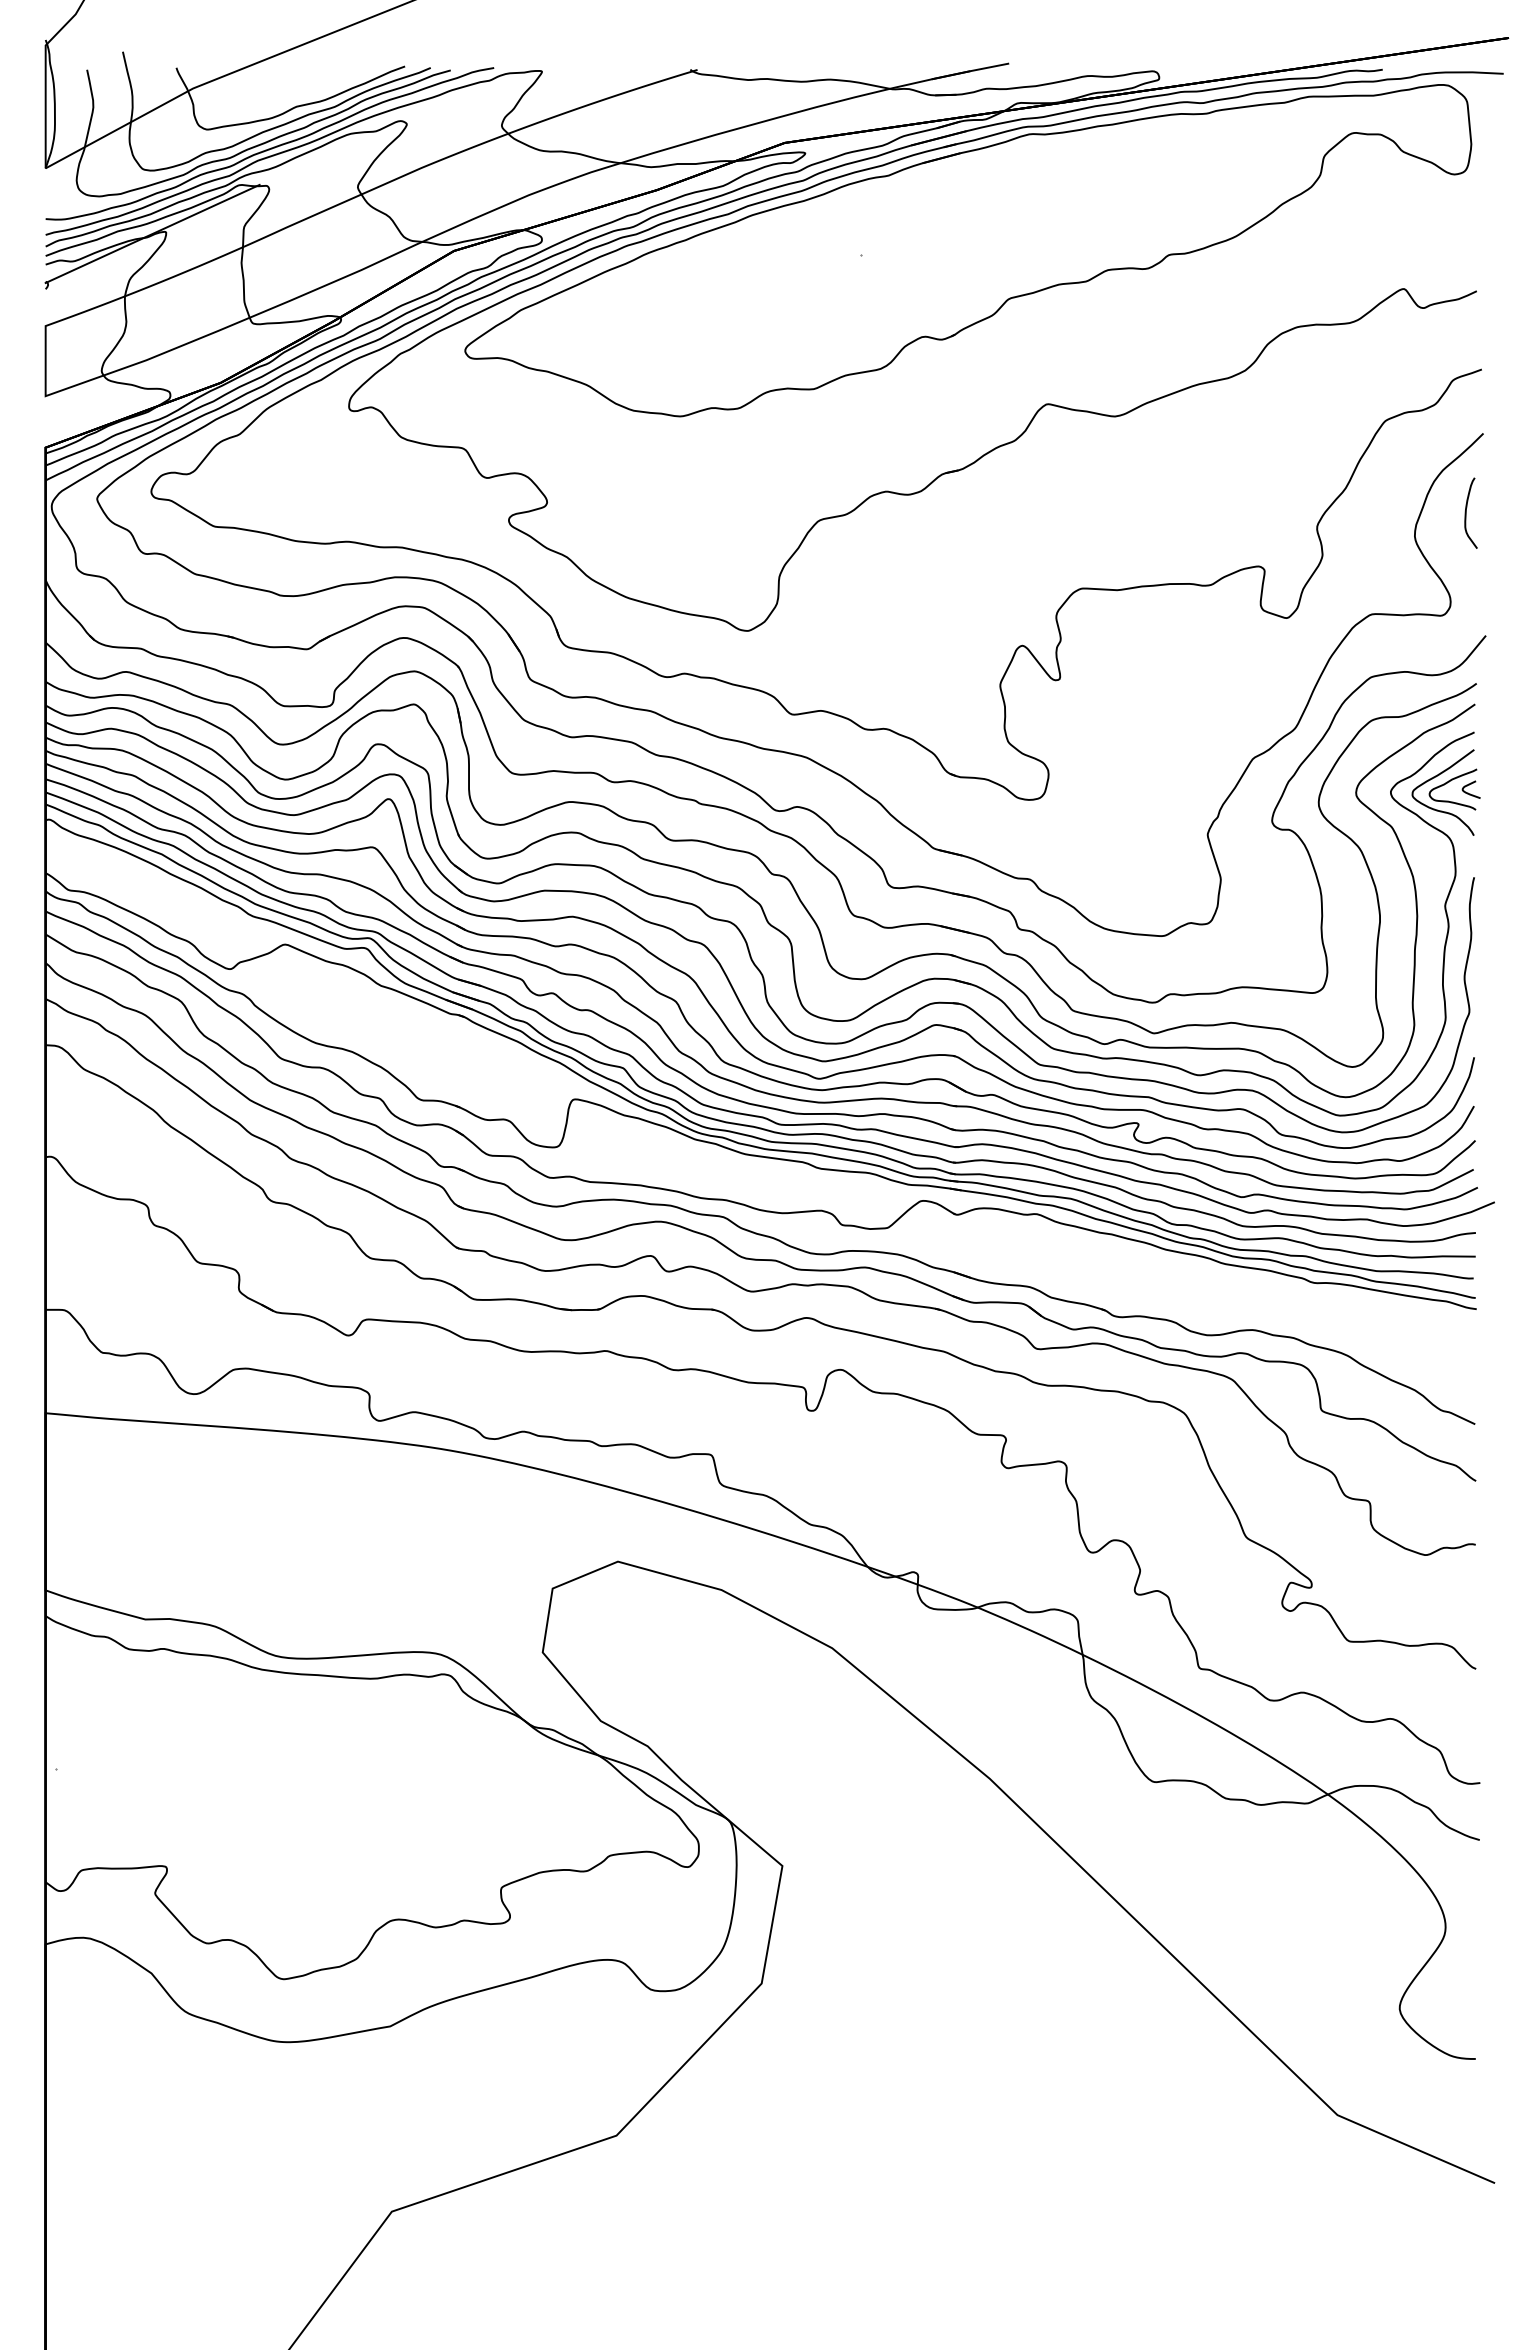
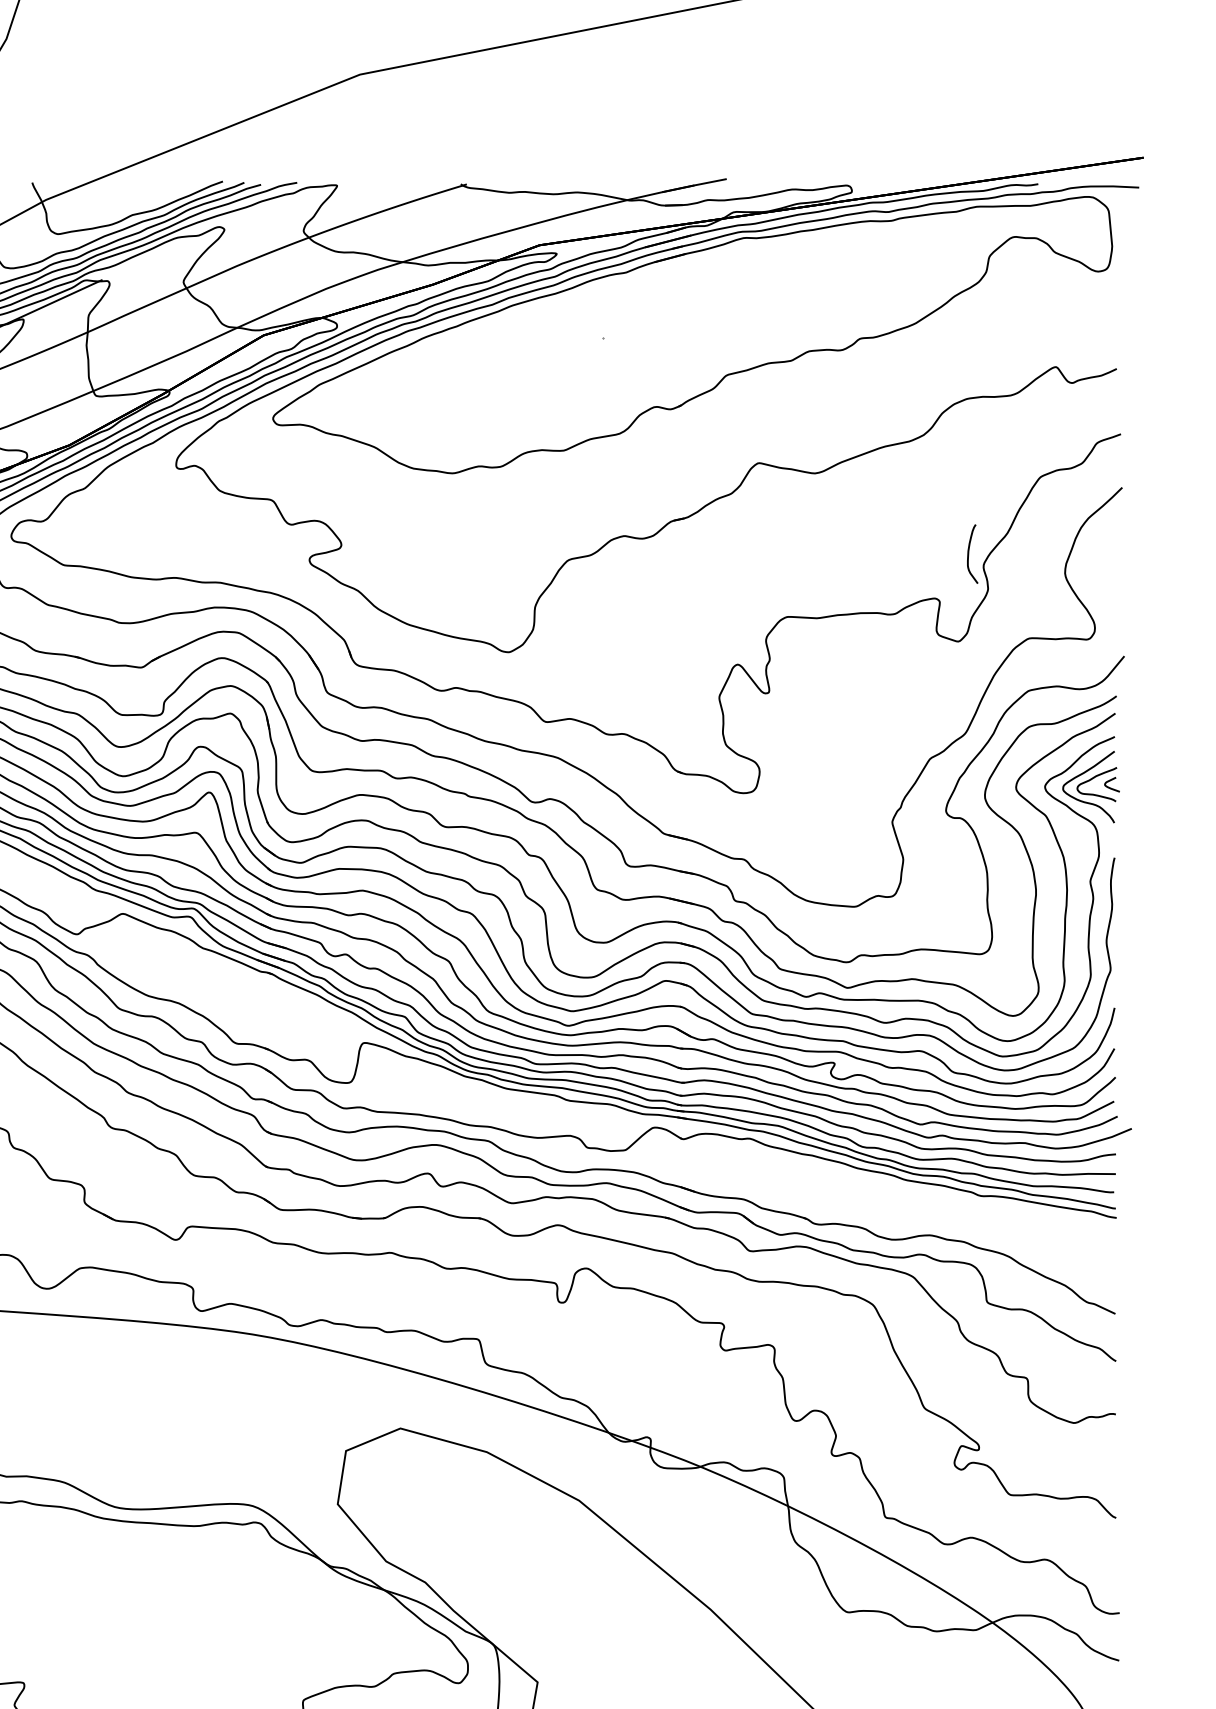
curve: (1466, 512) -> (968, 553), moved

